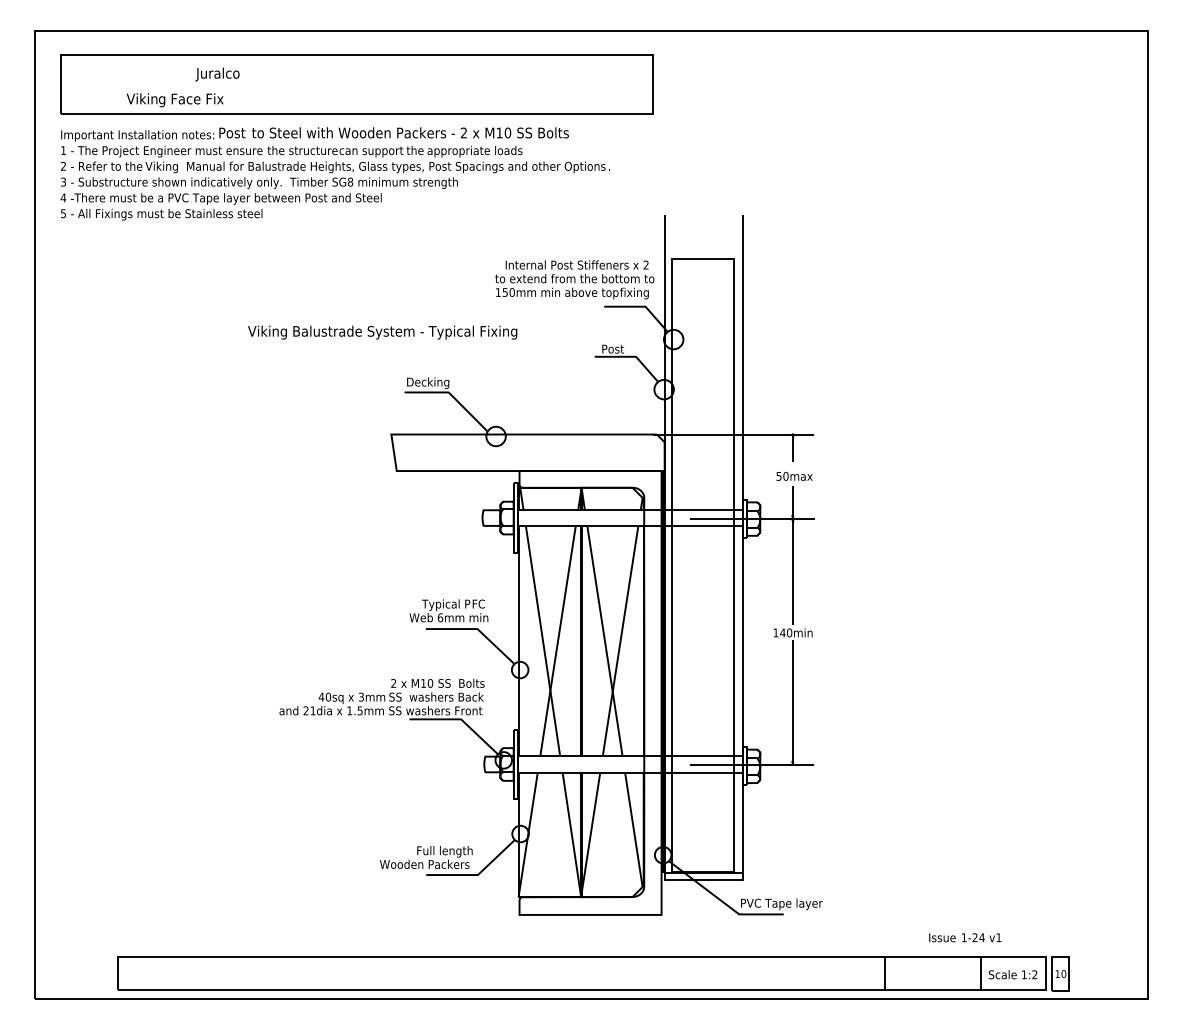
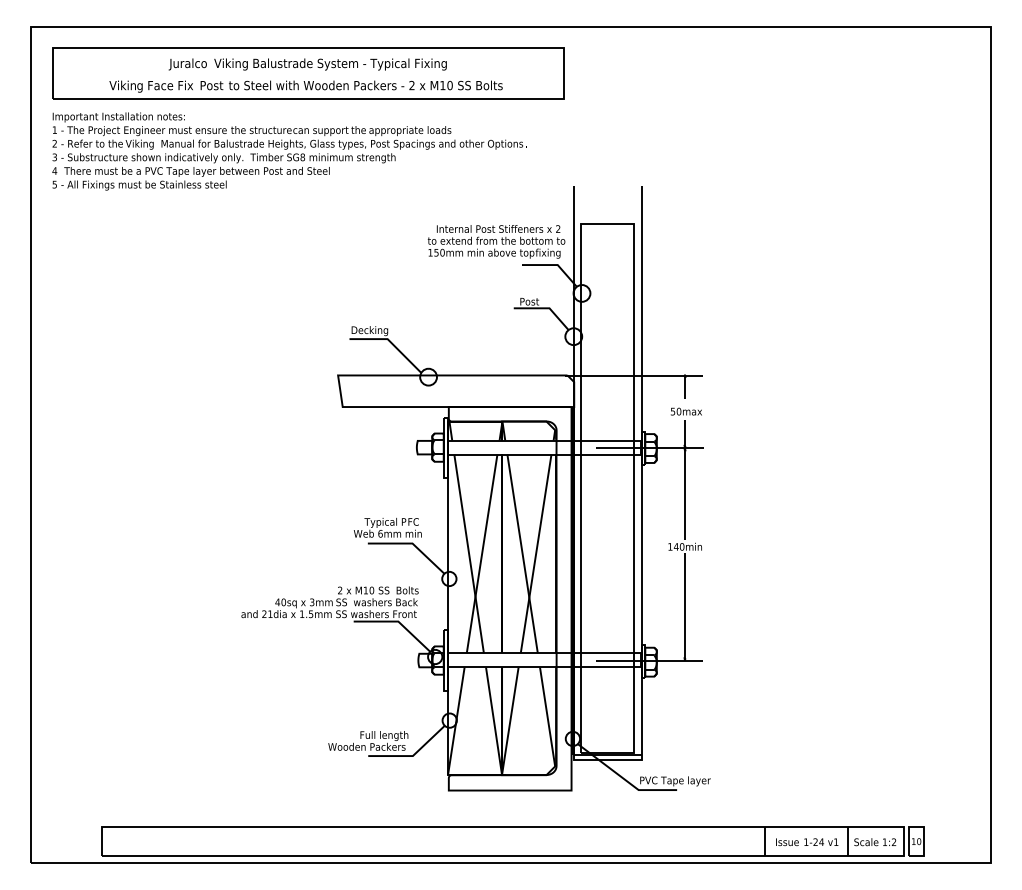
text: (393, 132) -> (351, 85), moved
text: (382, 332) -> (330, 64), moved
text: (965, 937) -> (807, 842), moved

